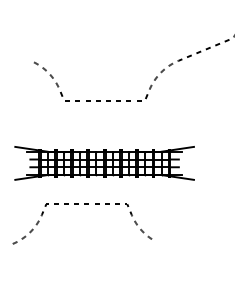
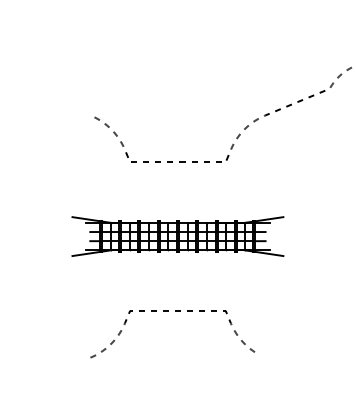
curve: (84, 204) -> (175, 311), moved

